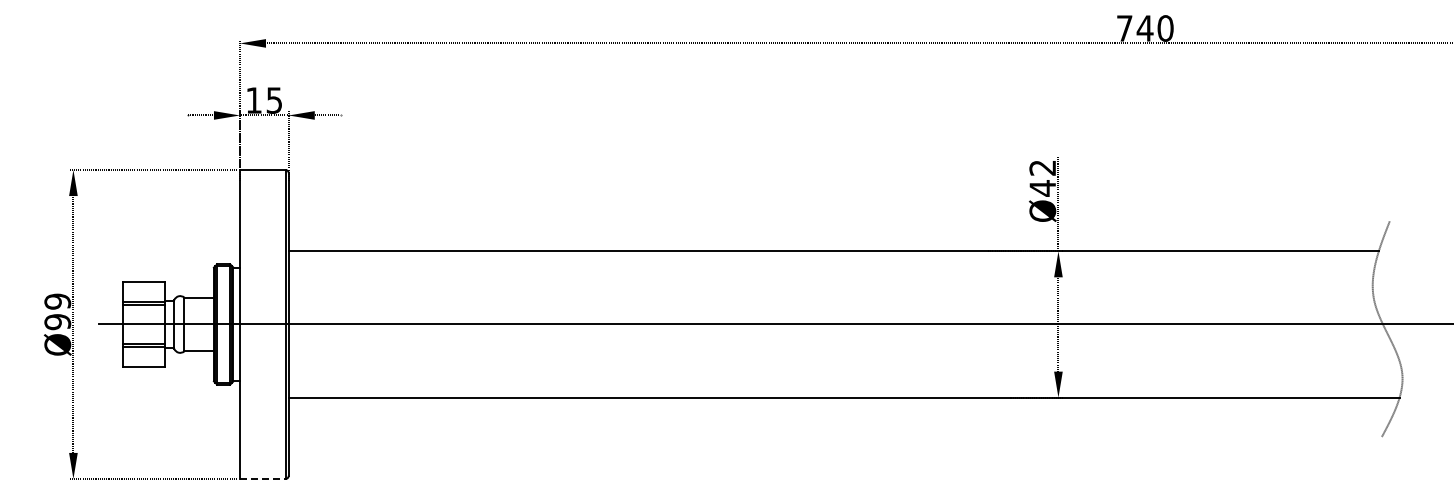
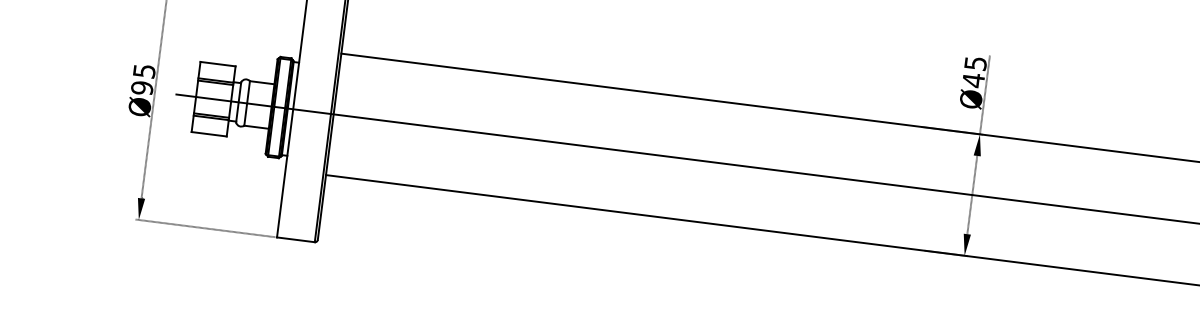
text: (1042, 167) -> (975, 63), Ø42 -> Ø45
text: (57, 301) -> (144, 71), Ø99 -> Ø95
line: (262, 478) -> (295, 239), dashed -> solid

